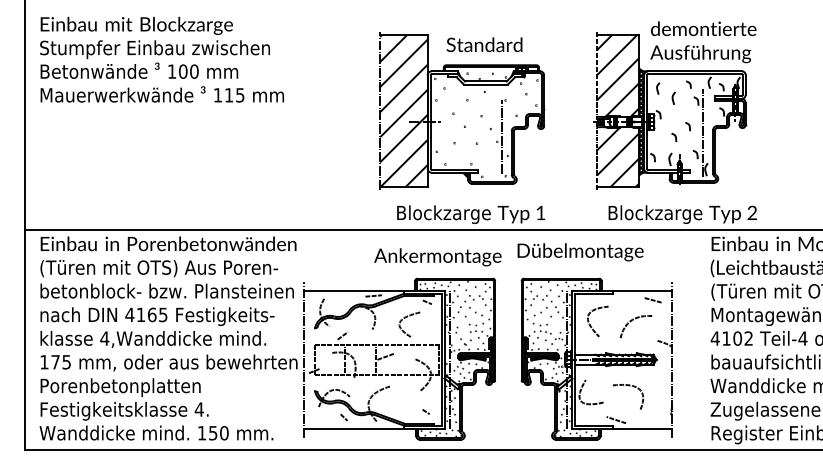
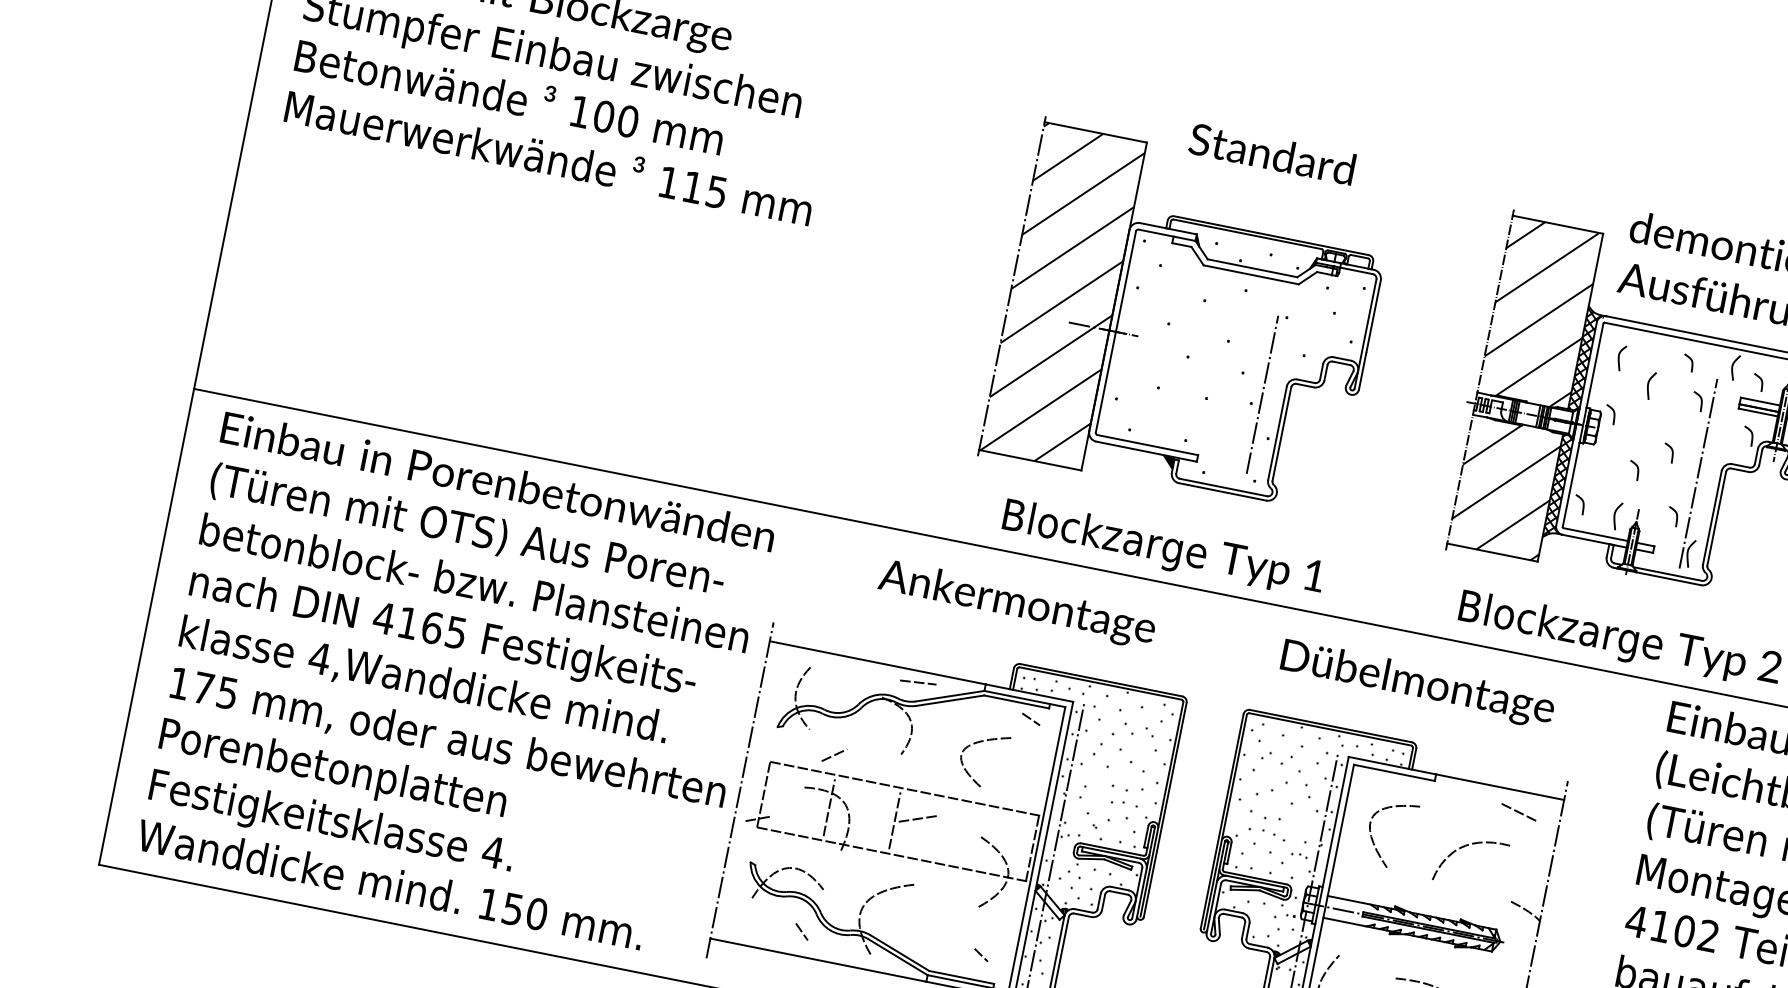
text: (484, 44) -> (1272, 153), moved
text: (580, 252) -> (1417, 684), moved
text: (437, 257) -> (1016, 604), moved

